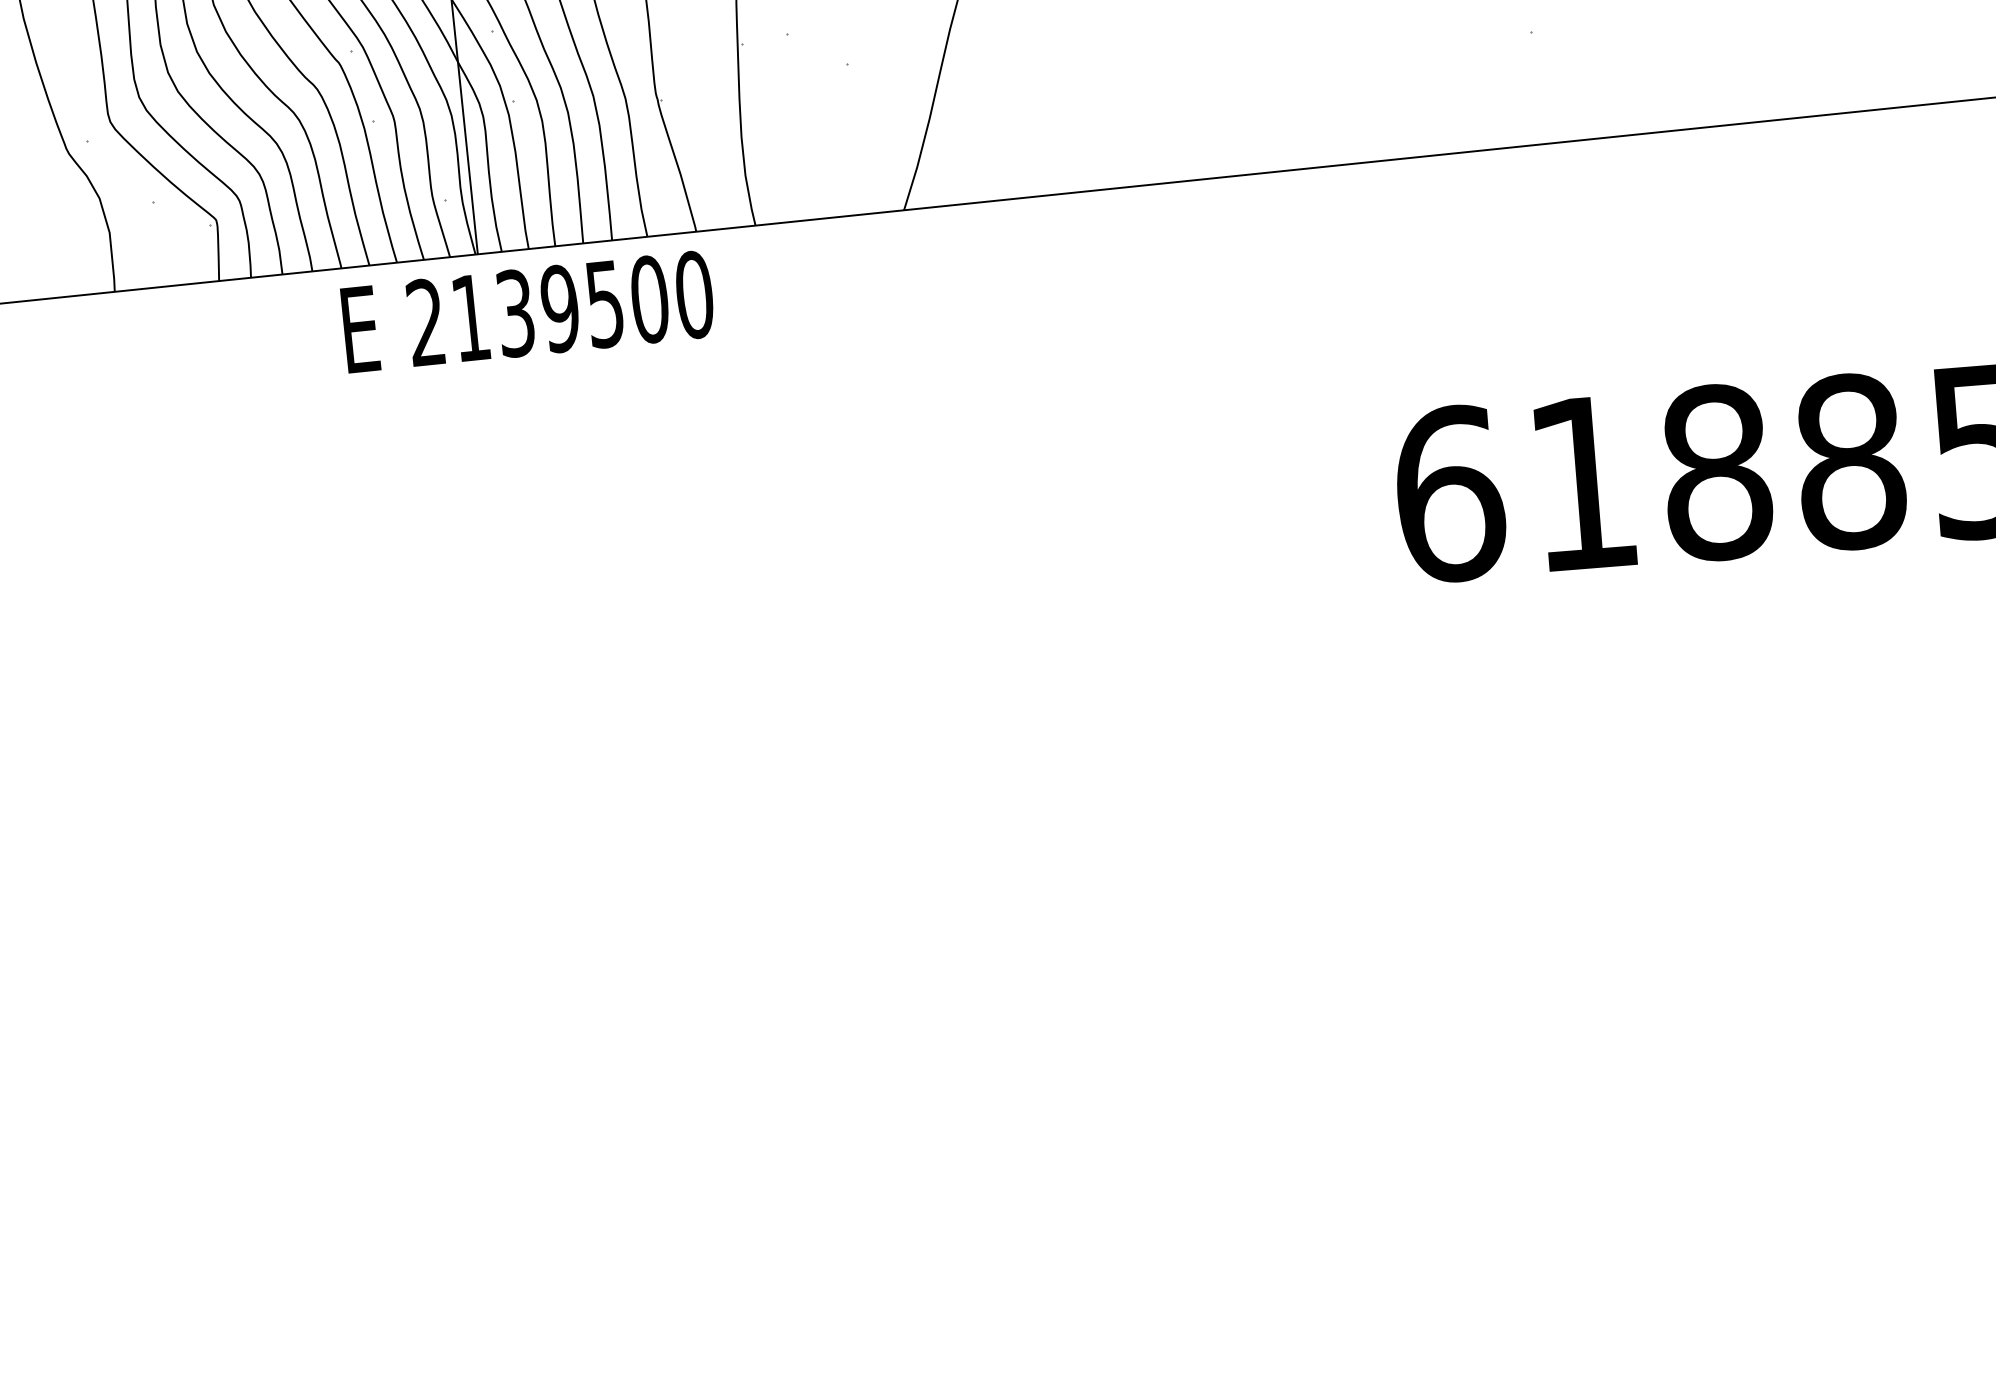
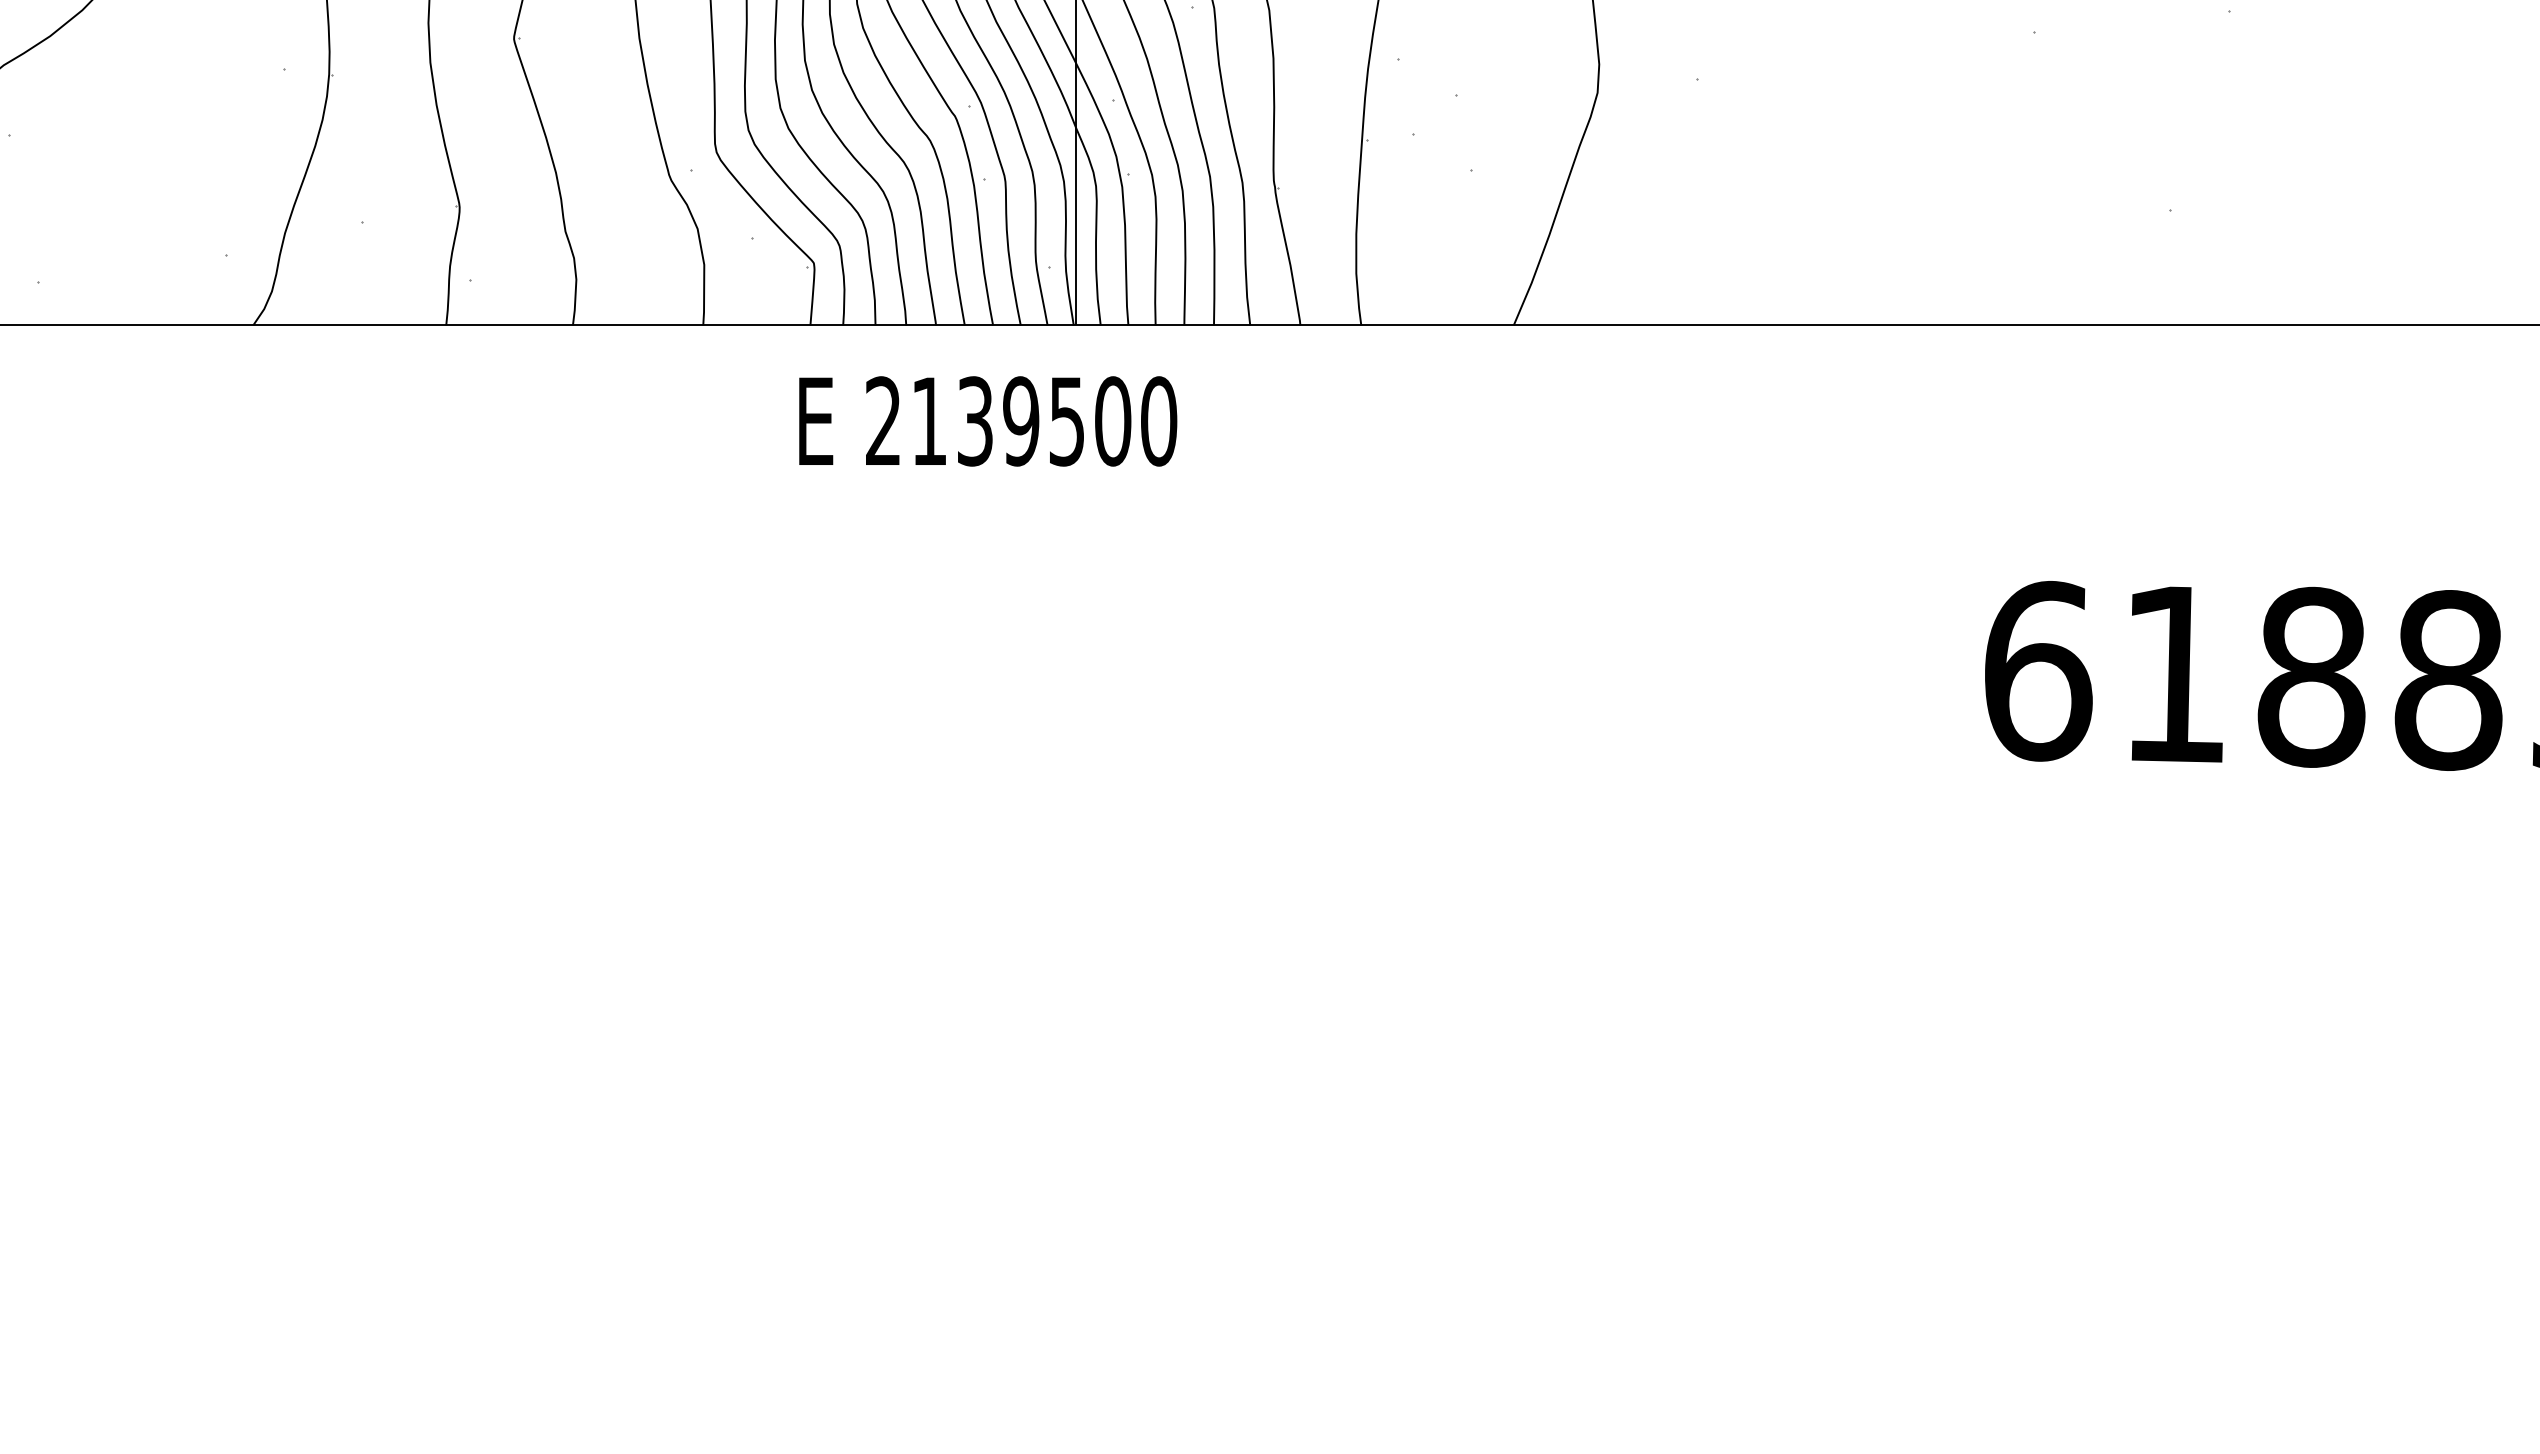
text: (528, 312) -> (988, 421), moved

